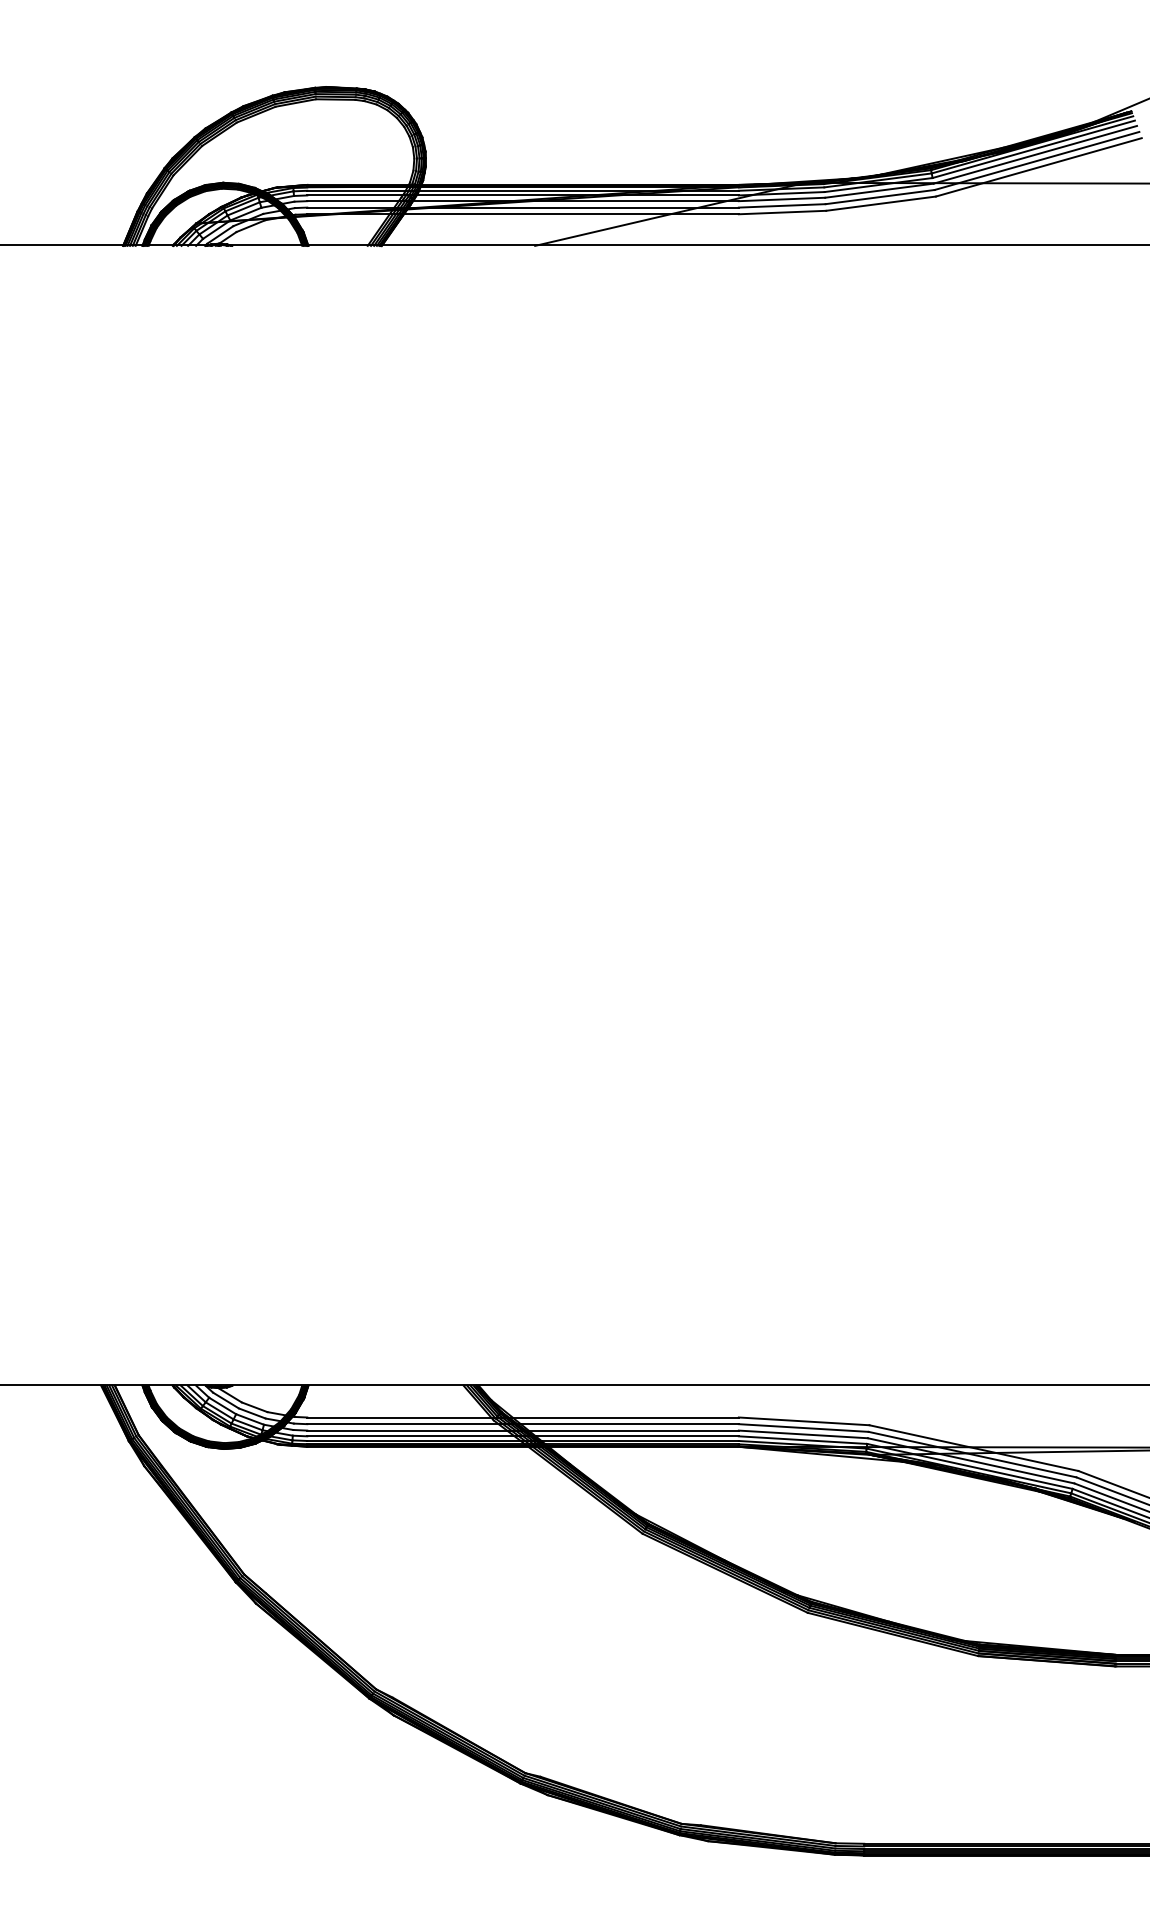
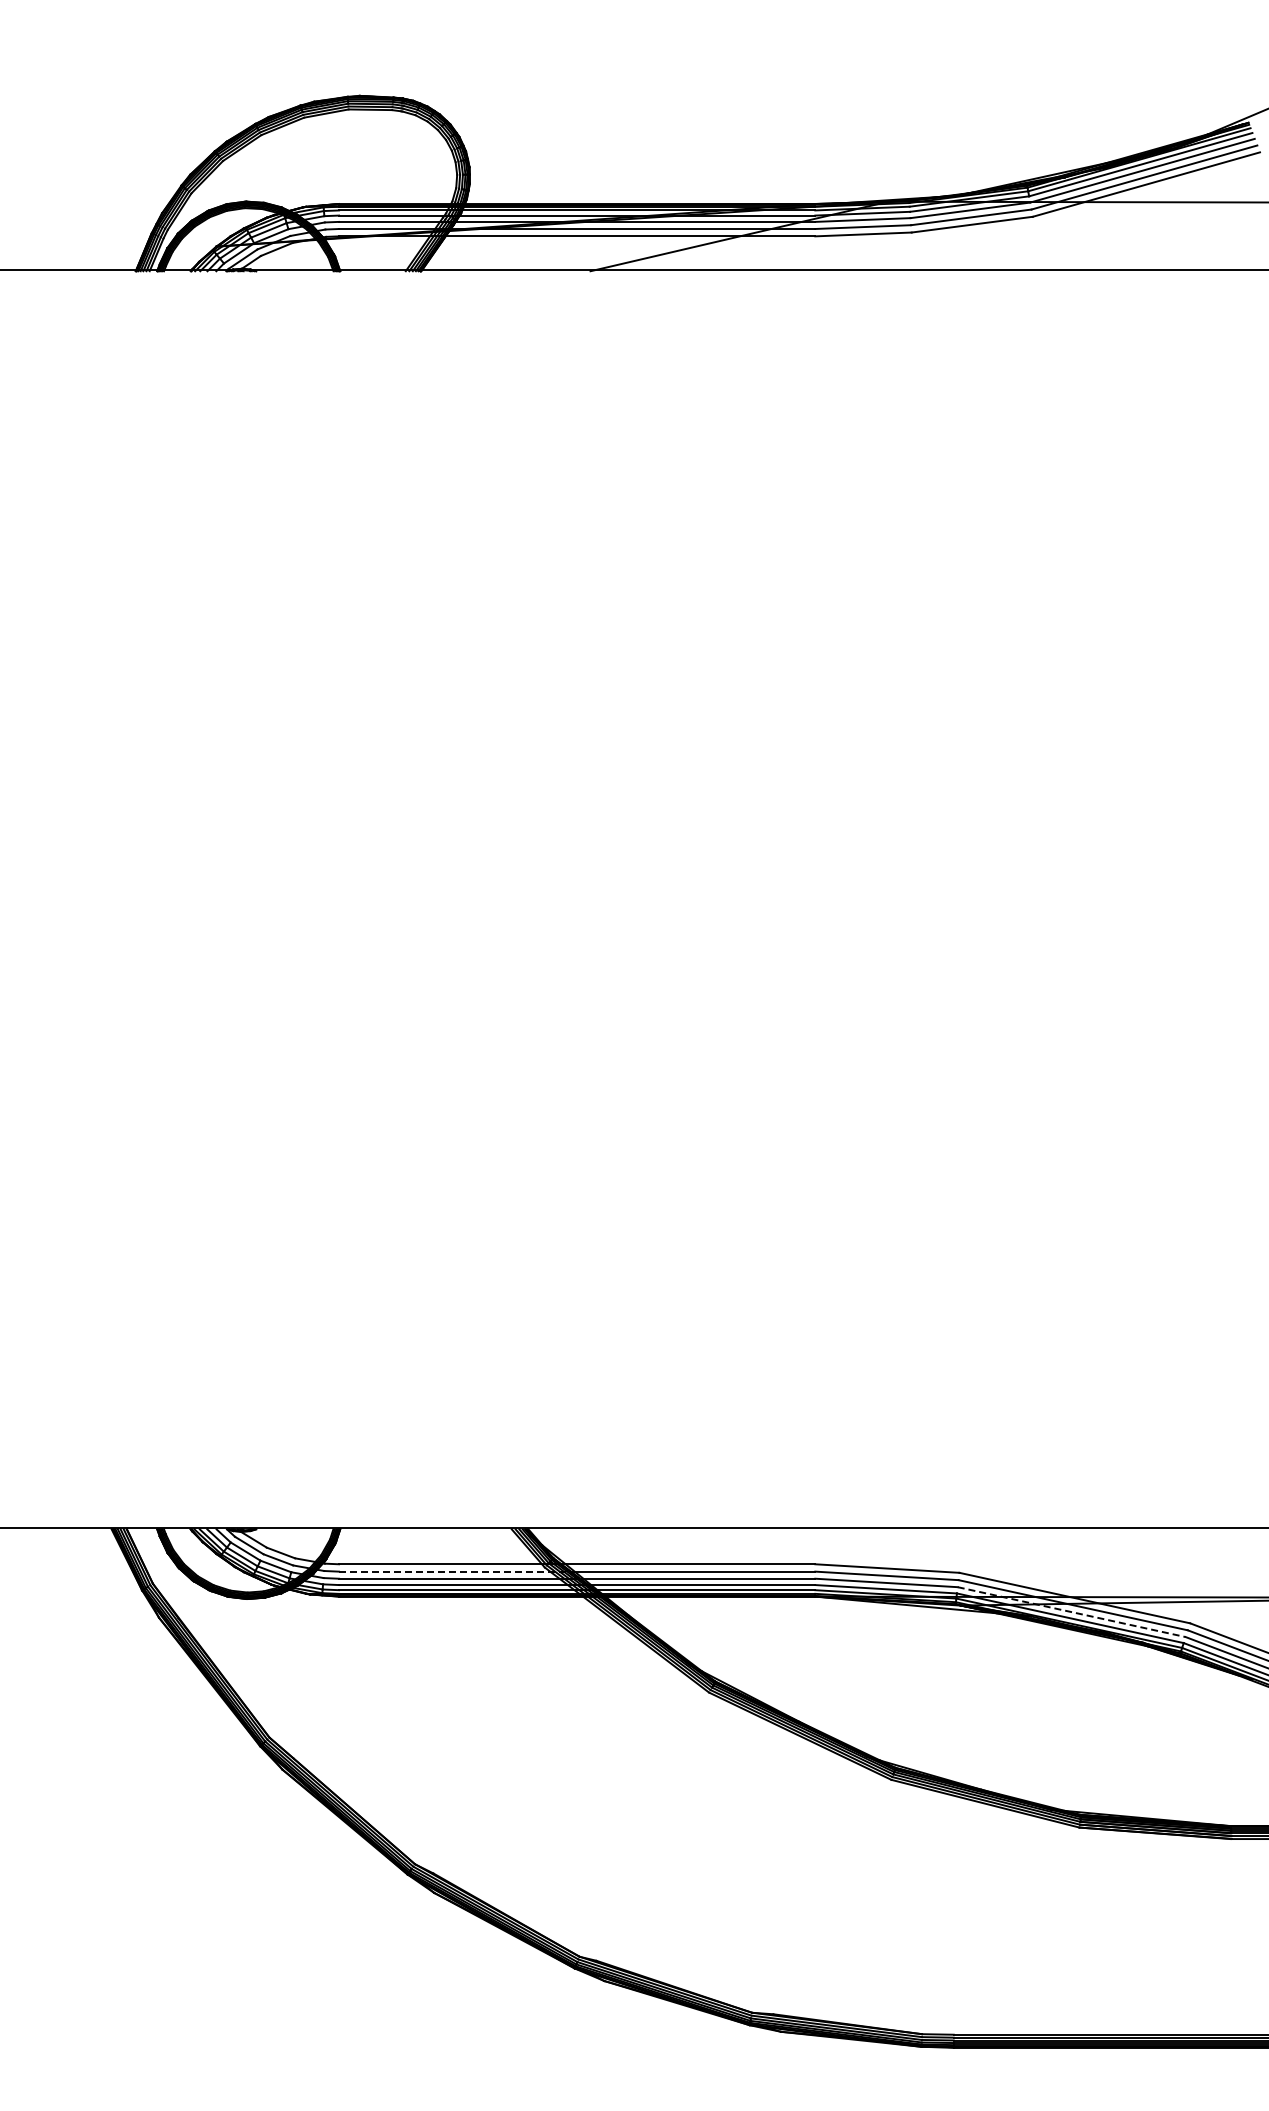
line: (413, 1424) -> (456, 1571), solid -> dashed
line: (970, 1461) -> (1071, 1612), solid -> dashed

